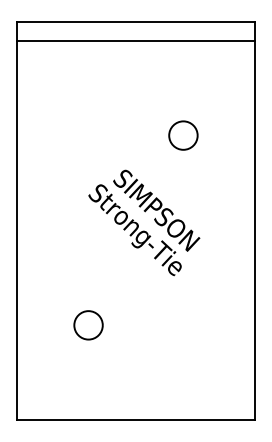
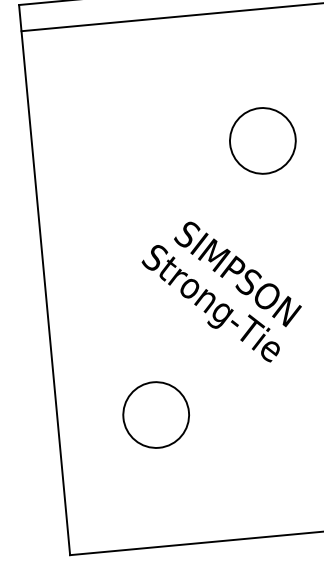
circle: (183, 135) -> (262, 140), size x1.67
text: (144, 222) -> (222, 292), moved
circle: (88, 325) -> (156, 415), size x1.67

